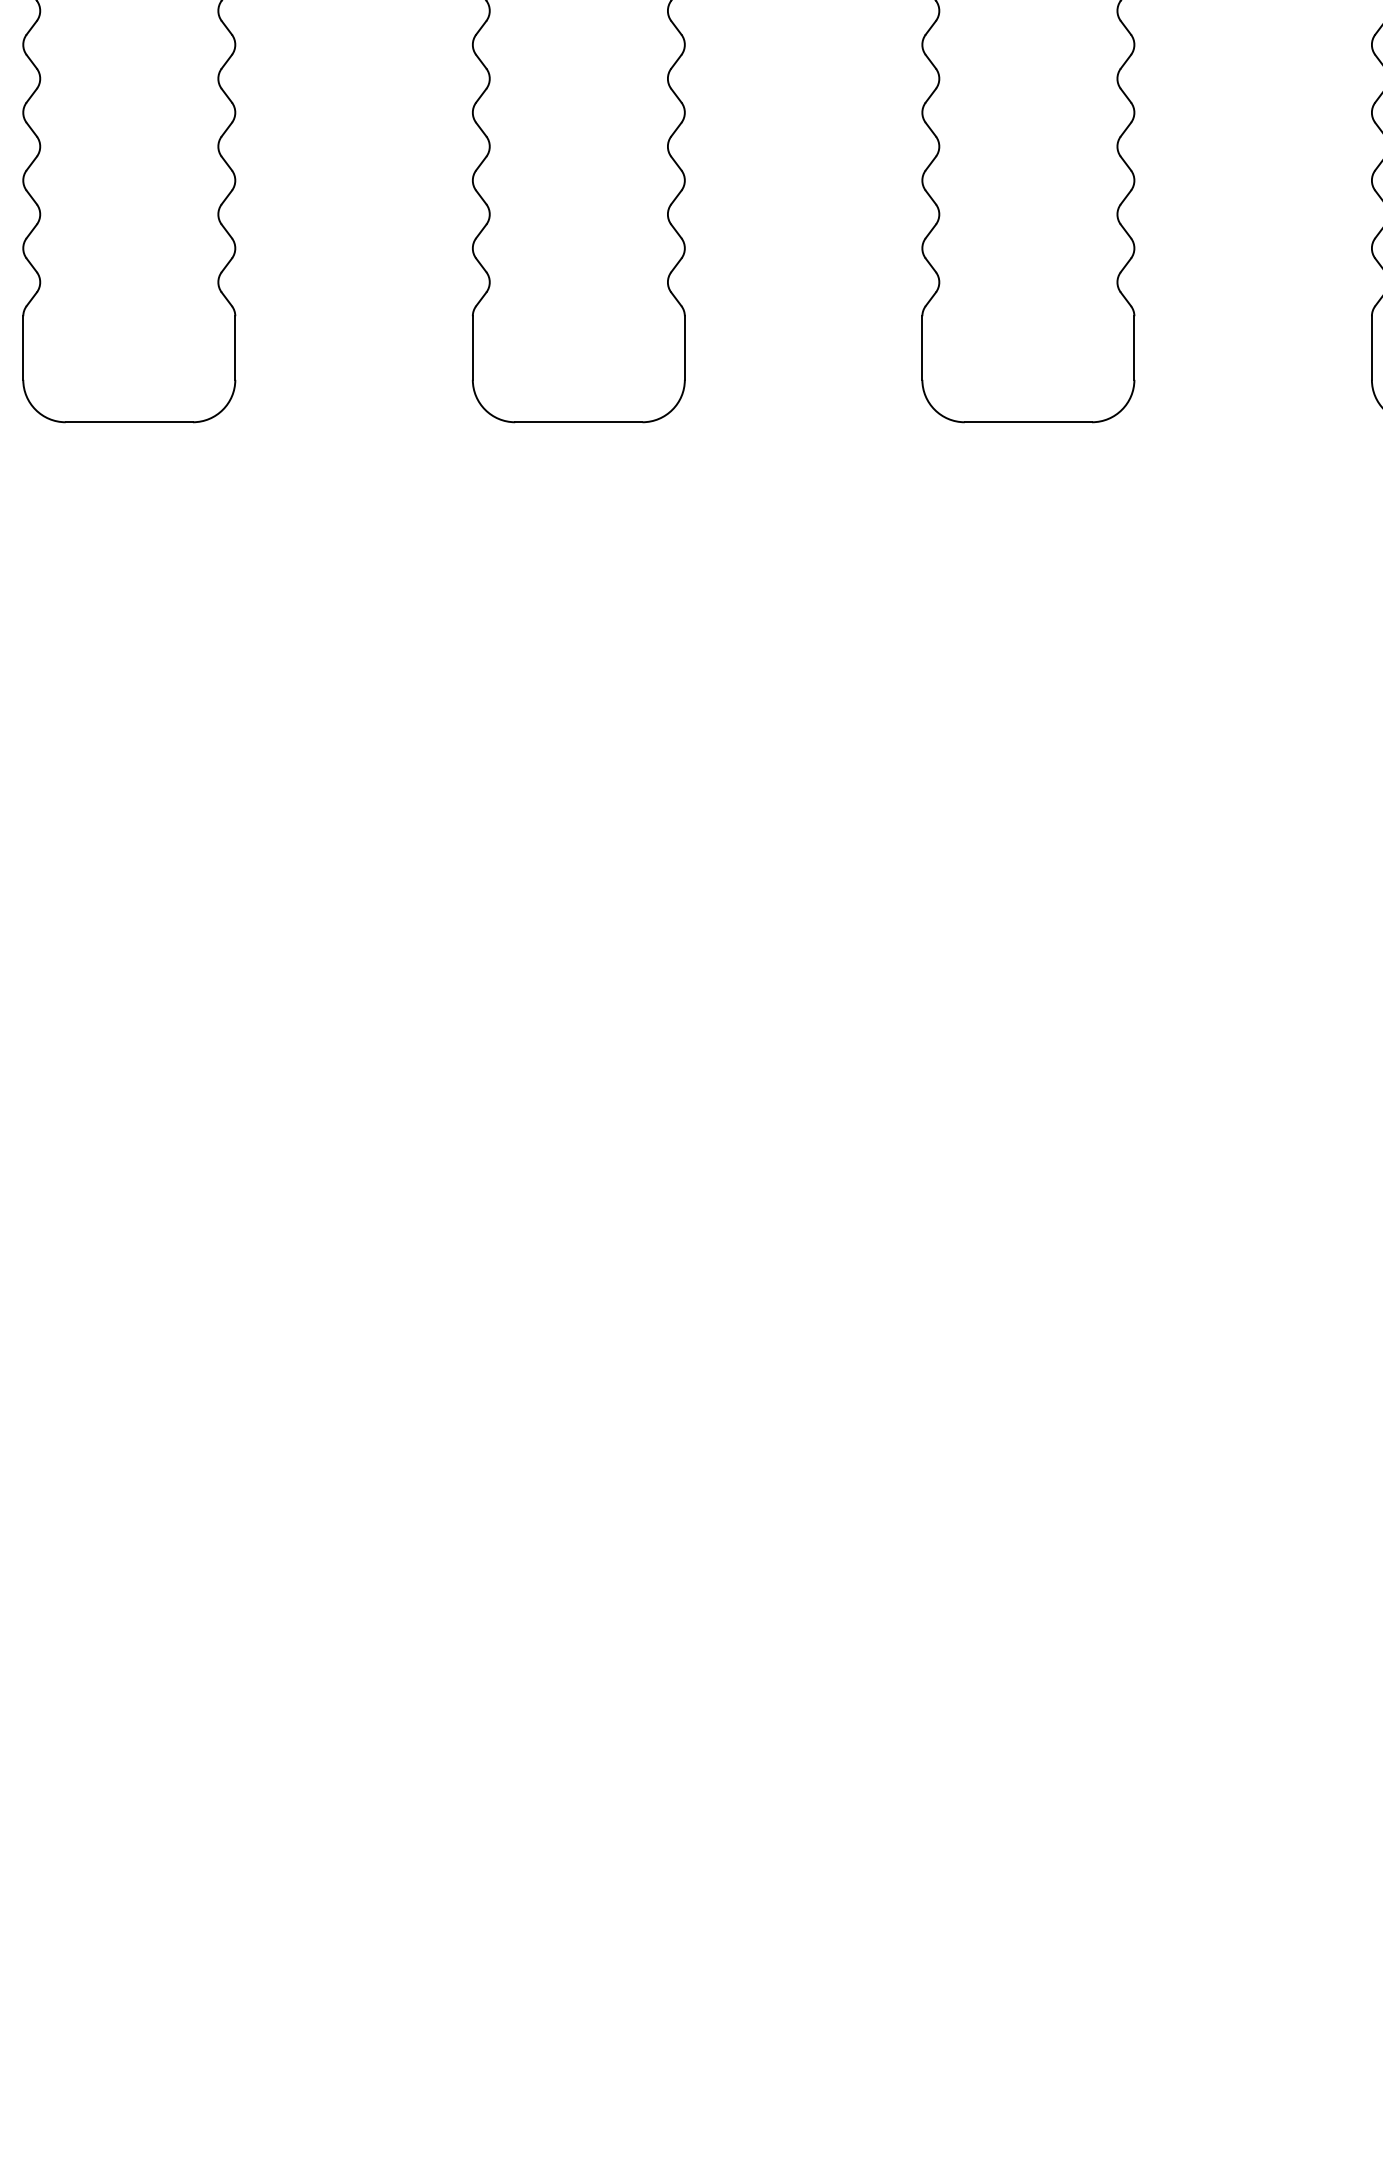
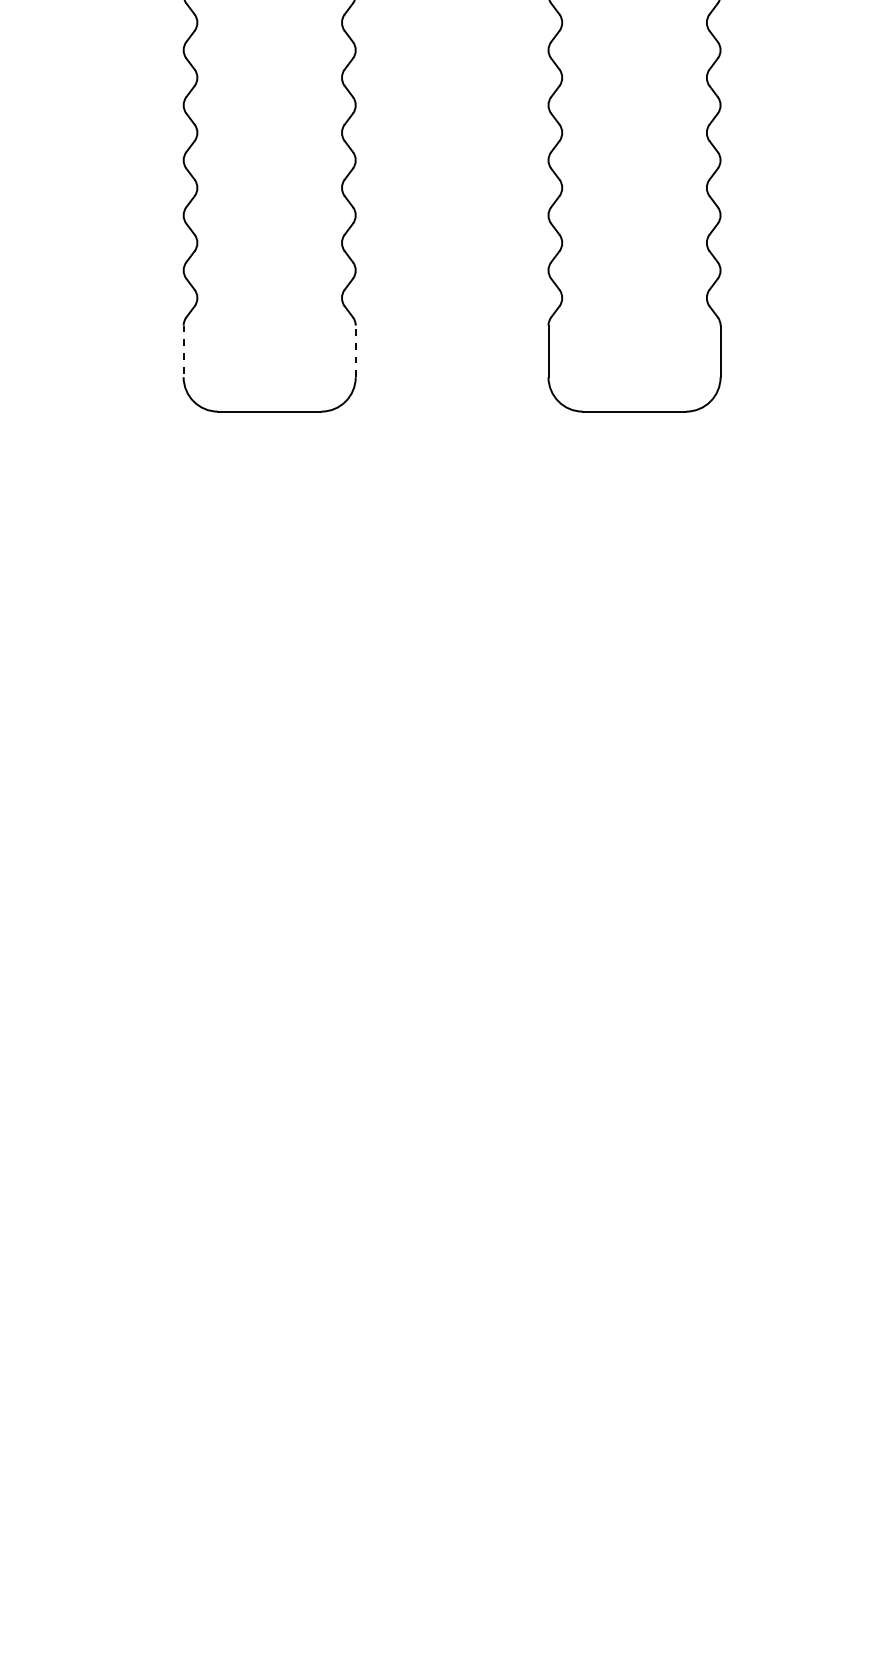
line: (472, 348) -> (183, 351), solid -> dashed
line: (684, 348) -> (355, 351), solid -> dashed

